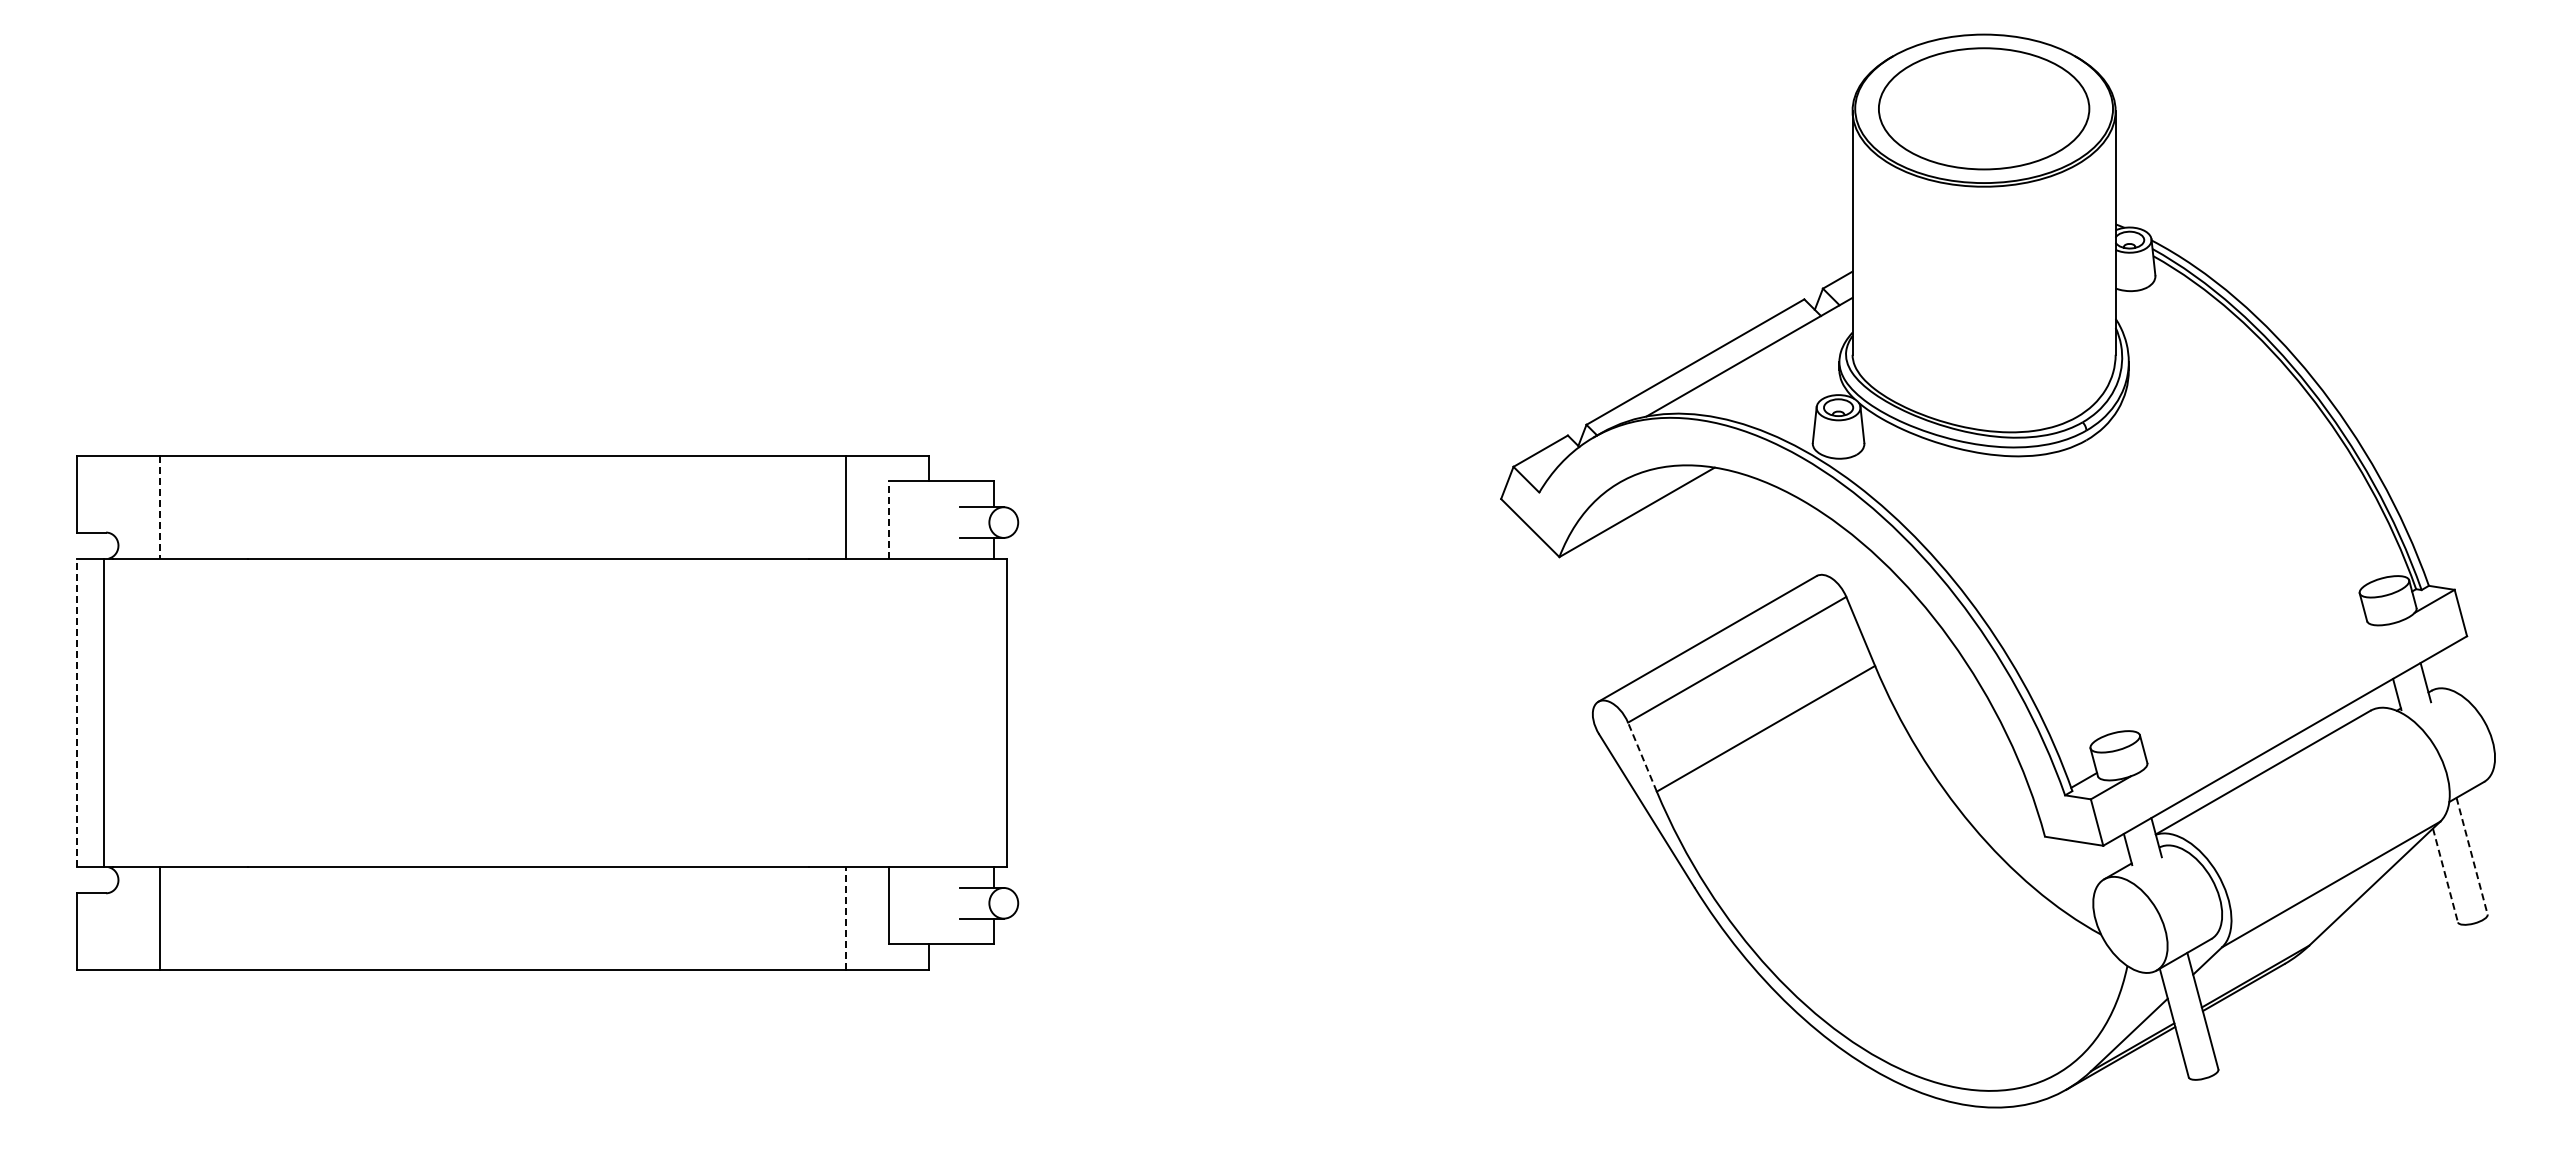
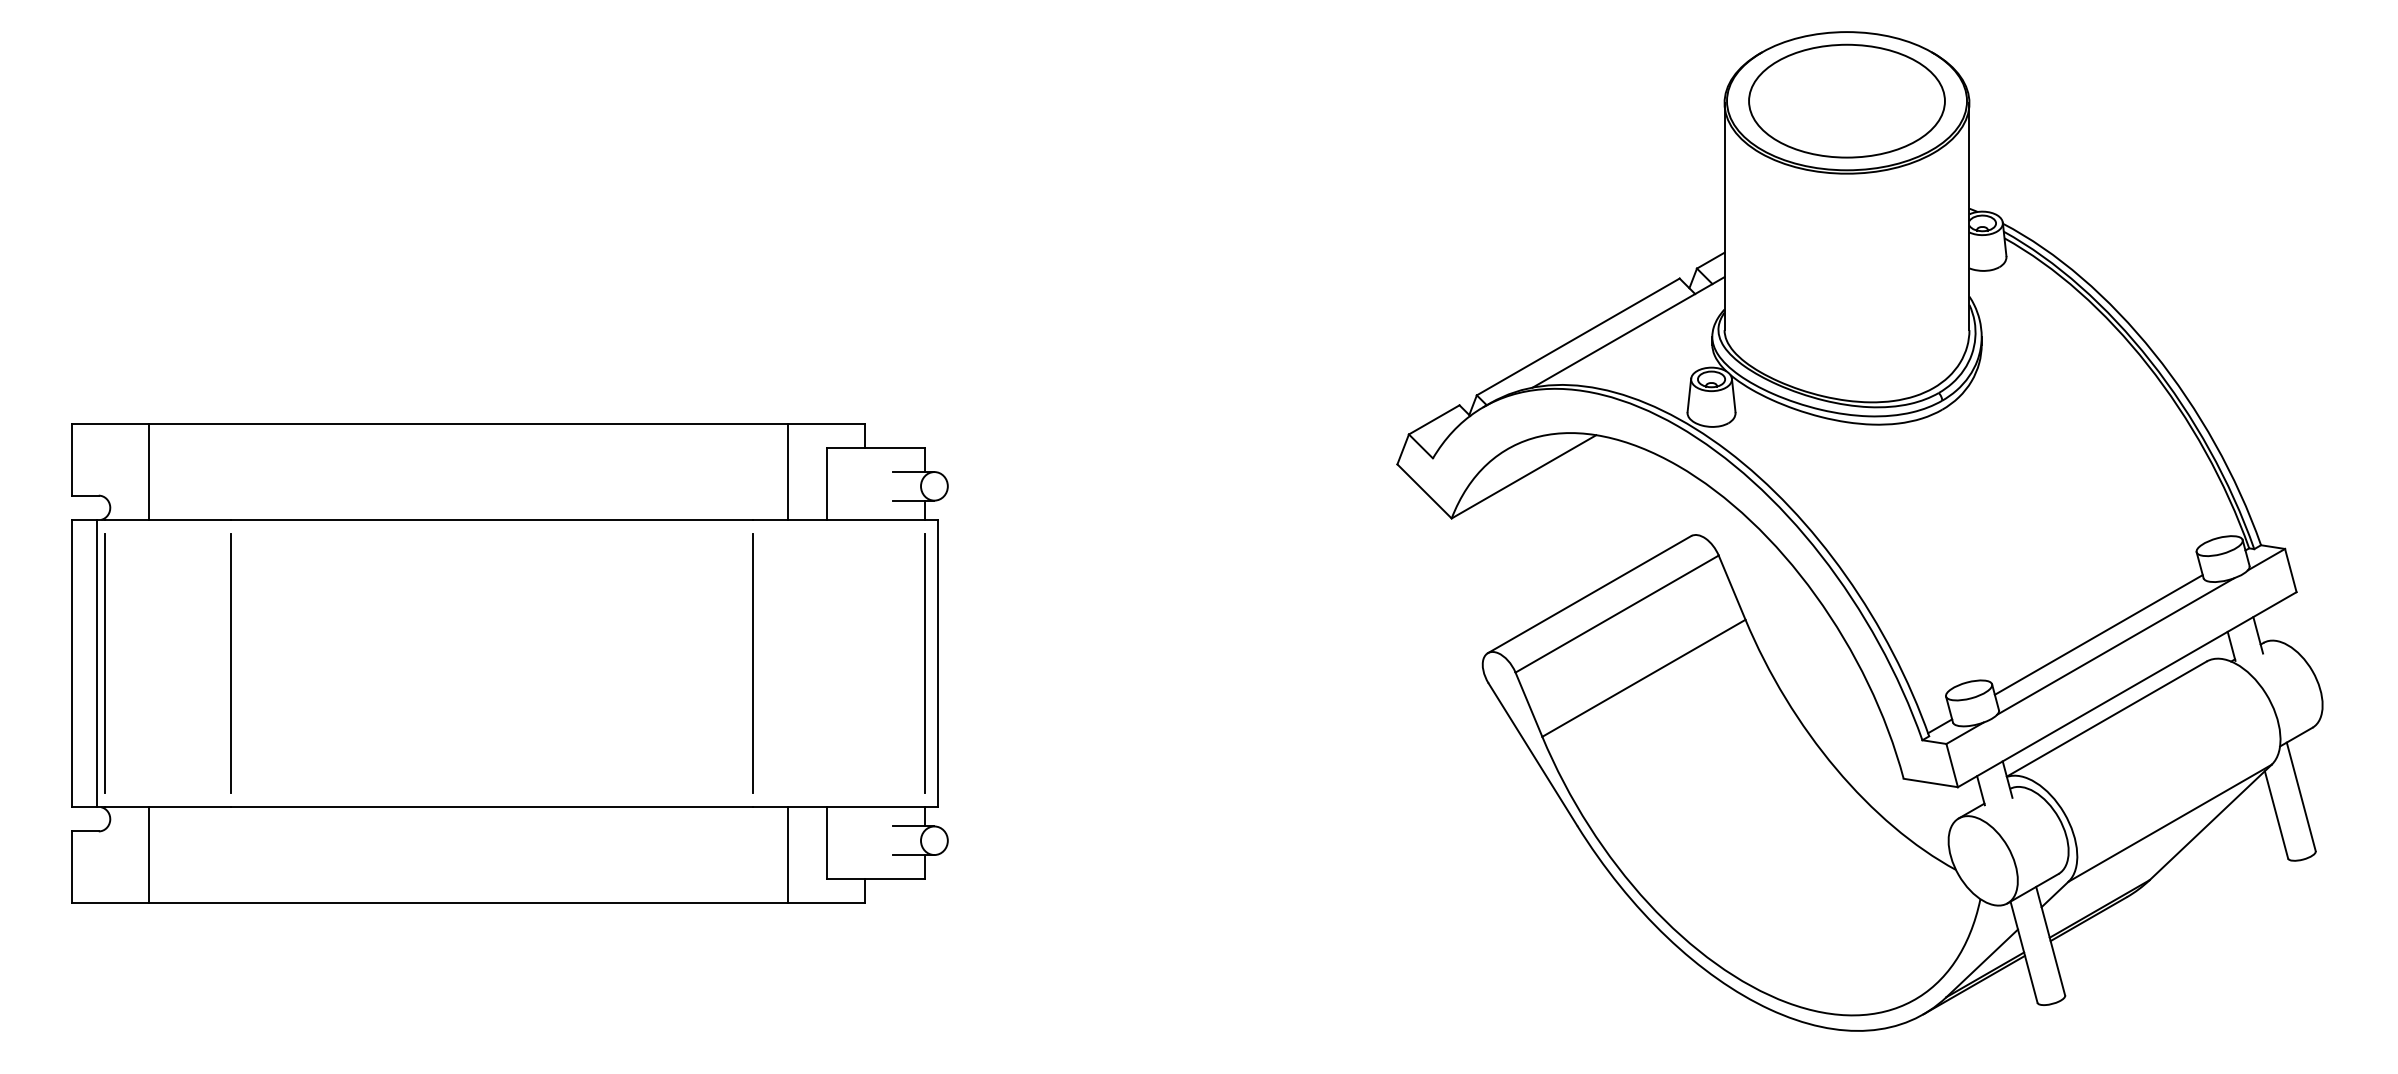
line: (159, 507) -> (148, 472), dashed -> solid
line: (888, 520) -> (827, 484), dashed -> solid
line: (2254, 681) -> (2098, 634), added
line: (2272, 694) -> (2115, 646), added
line: (77, 712) -> (72, 663), dashed -> solid
line: (113, 712) -> (105, 663), added
line: (247, 712) -> (230, 663), added
line: (808, 712) -> (752, 663), added
line: (993, 712) -> (924, 663), added
line: (1642, 756) -> (1529, 704), dashed -> solid
line: (2472, 856) -> (2301, 797), dashed -> solid
line: (2445, 875) -> (2276, 814), dashed -> solid
line: (846, 918) -> (788, 854), dashed -> solid

